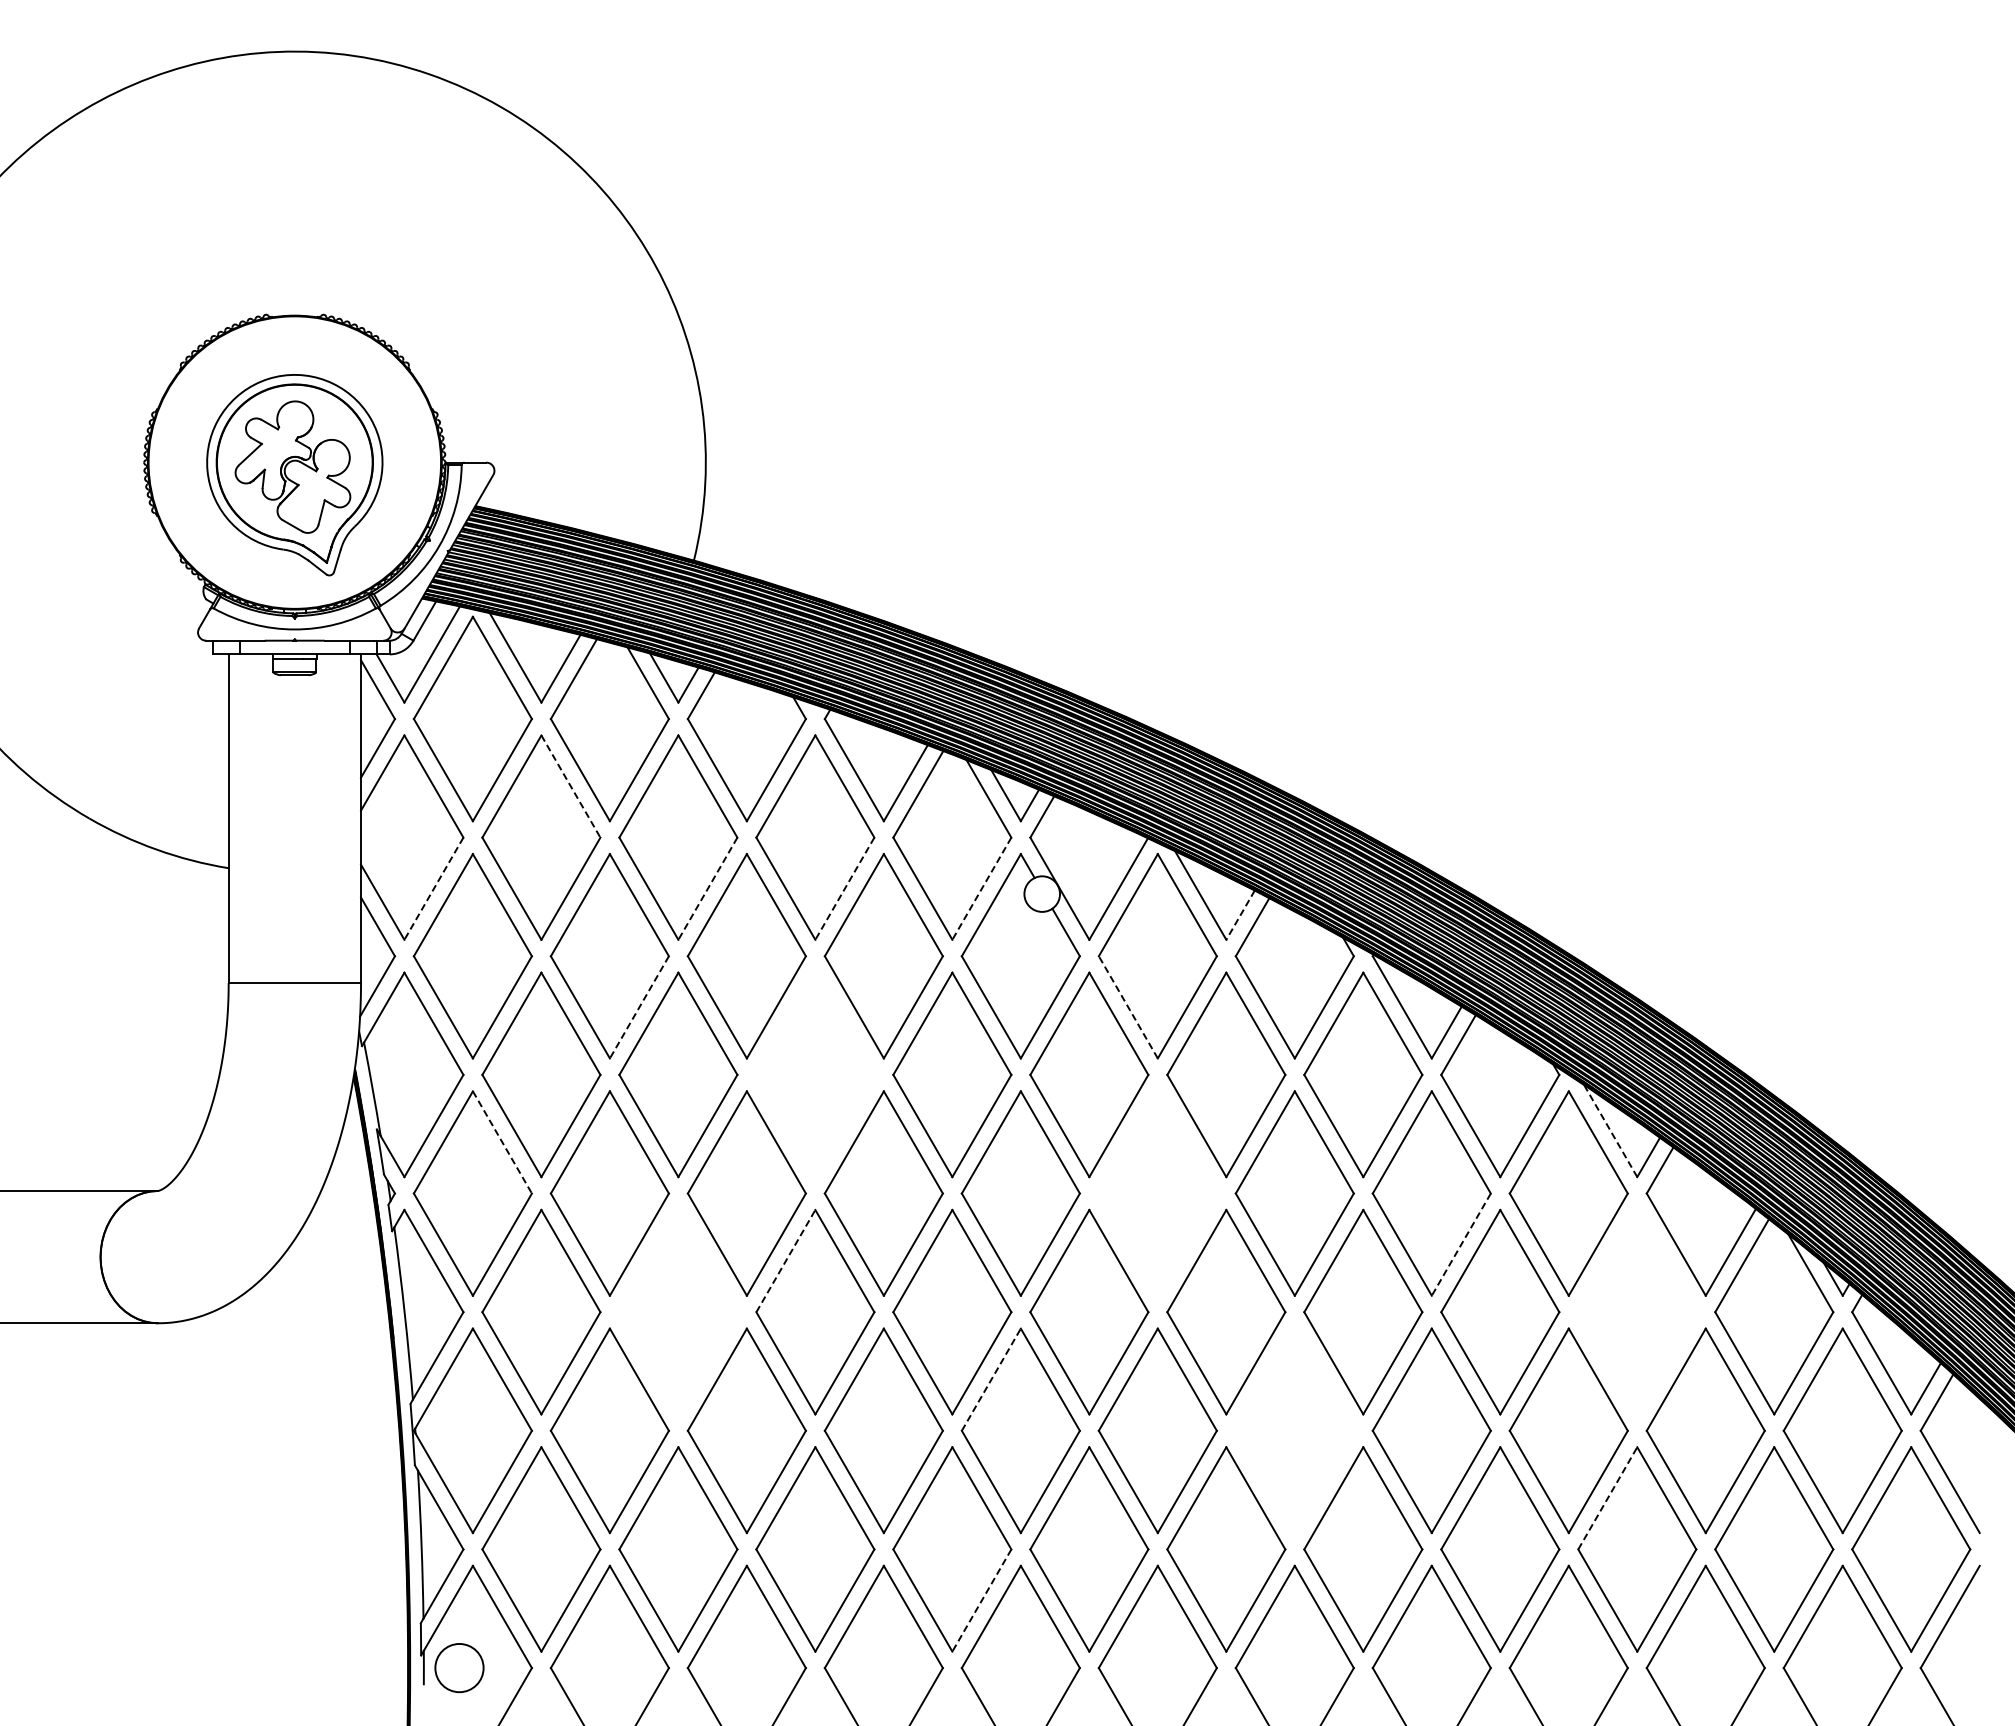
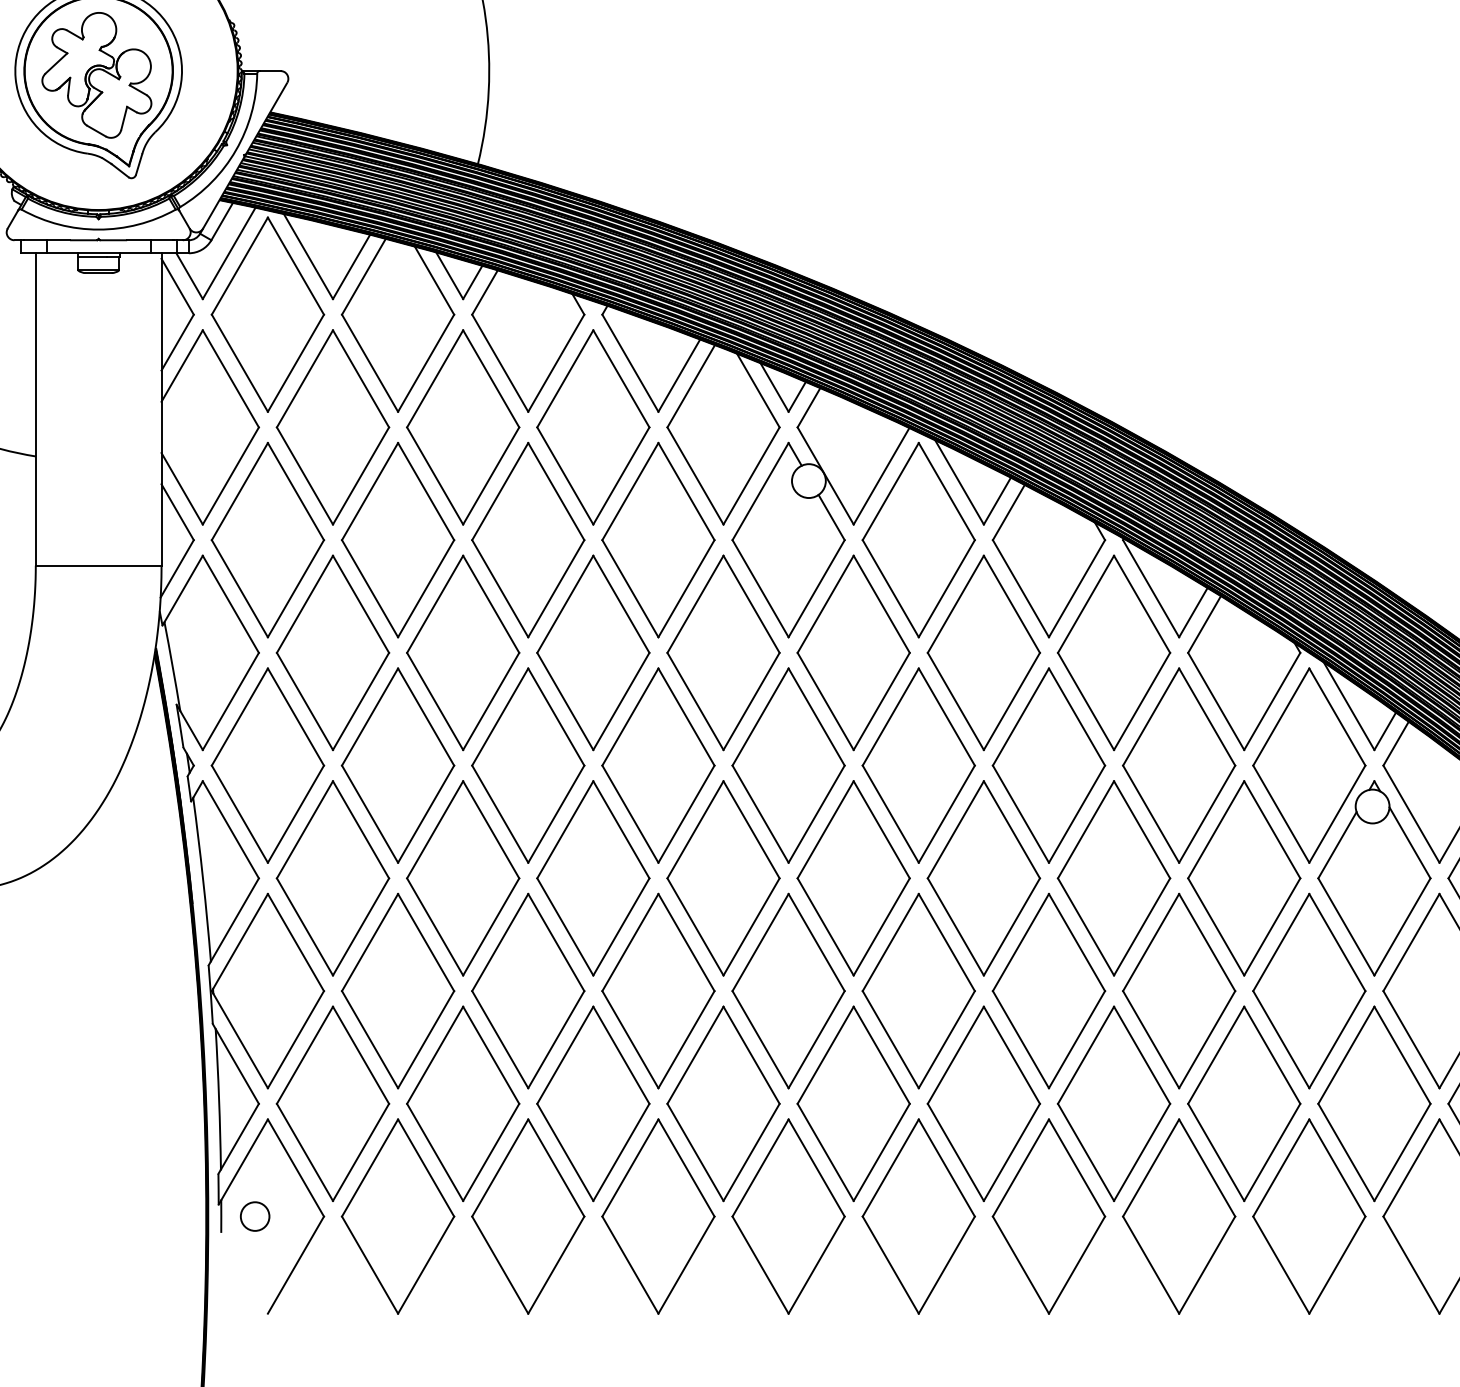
line: (571, 786) -> (361, 378), dashed -> solid
line: (433, 889) -> (230, 476), dashed -> solid
line: (707, 889) -> (490, 476), dashed -> solid
line: (844, 889) -> (621, 476), dashed -> solid
line: (981, 889) -> (751, 476), dashed -> solid
line: (1240, 915) -> (997, 501), dashed -> solid
line: (639, 1007) -> (426, 588), dashed -> solid
line: (1128, 1007) -> (890, 588), dashed -> solid
part: (815, 1074) -> (593, 652), added
line: (1610, 1130) -> (1348, 705), dashed -> solid
line: (502, 1142) -> (296, 717), dashed -> solid
part: (1157, 1193) -> (918, 765), added
line: (1461, 1245) -> (1207, 815), dashed -> solid
line: (786, 1260) -> (565, 829), dashed -> solid
part: (678, 1311) -> (463, 877), added
part: (1637, 1311) -> (1374, 877), added
line: (991, 1379) -> (760, 942), dashed -> solid
part: (1294, 1430) -> (1048, 990), added
line: (1607, 1498) -> (1346, 1055), dashed -> solid
line: (981, 1600) -> (751, 1152), dashed -> solid
circle: (459, 1668) -> (255, 1216), size x0.62

